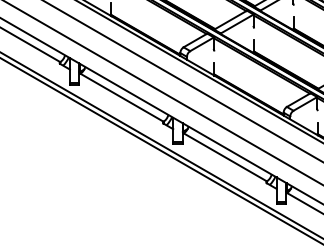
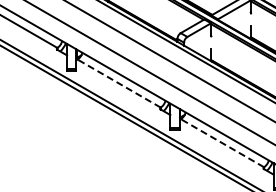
line: (122, 97) -> (119, 83), solid -> dashed
line: (225, 157) -> (222, 143), solid -> dashed

